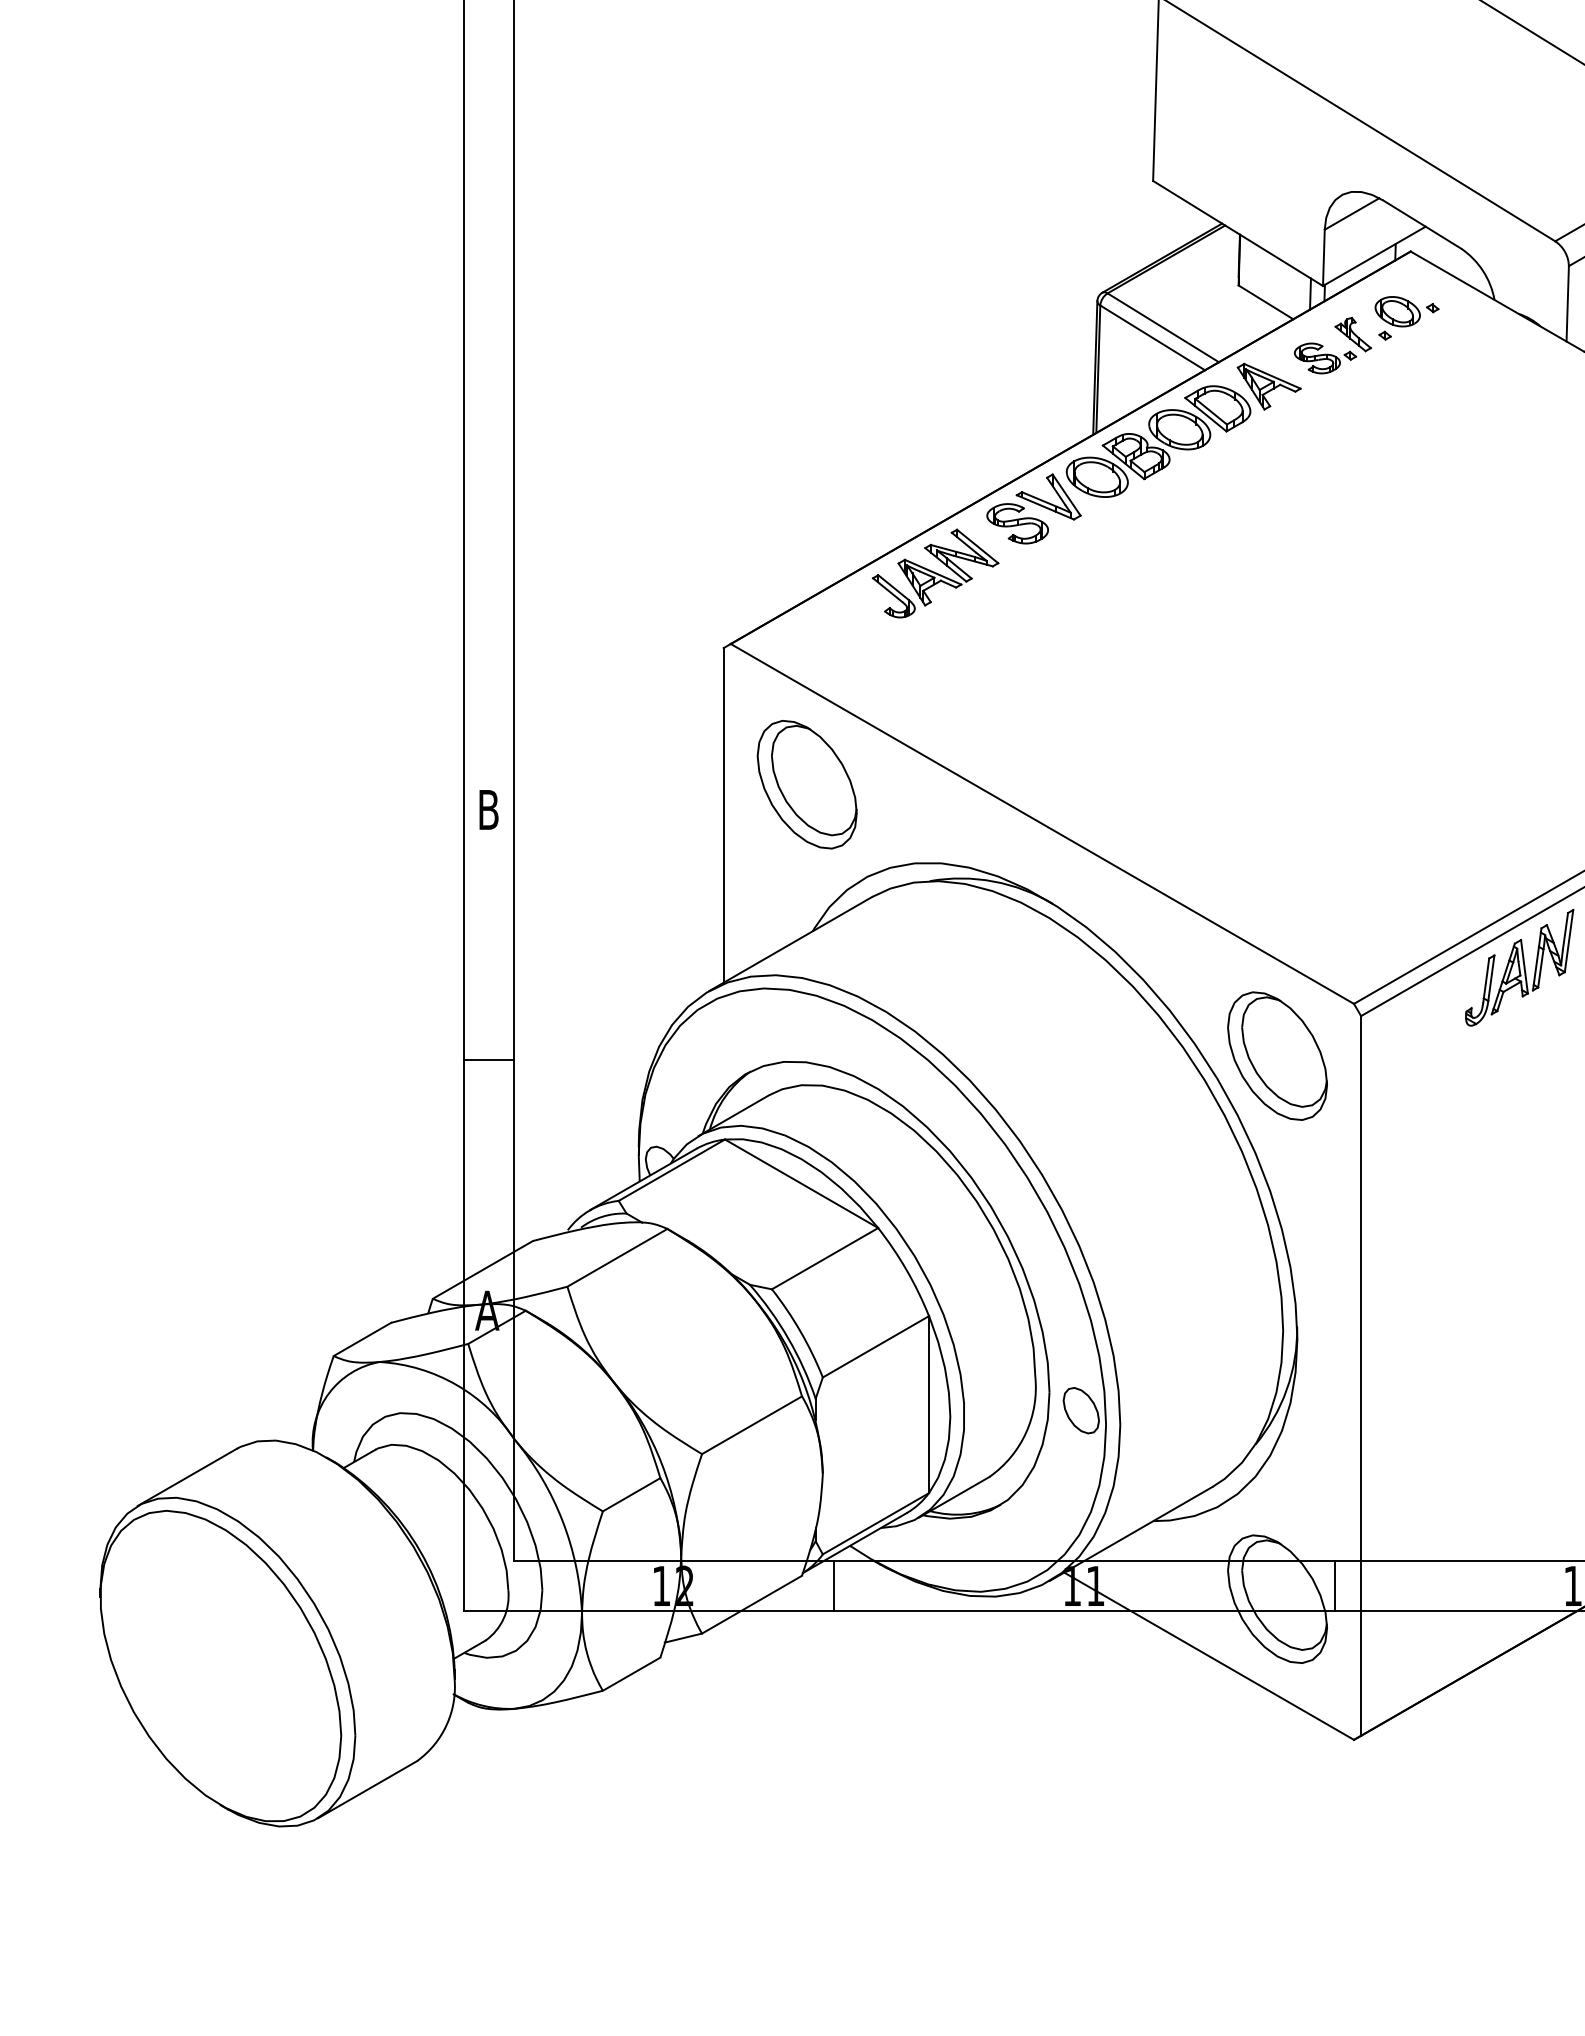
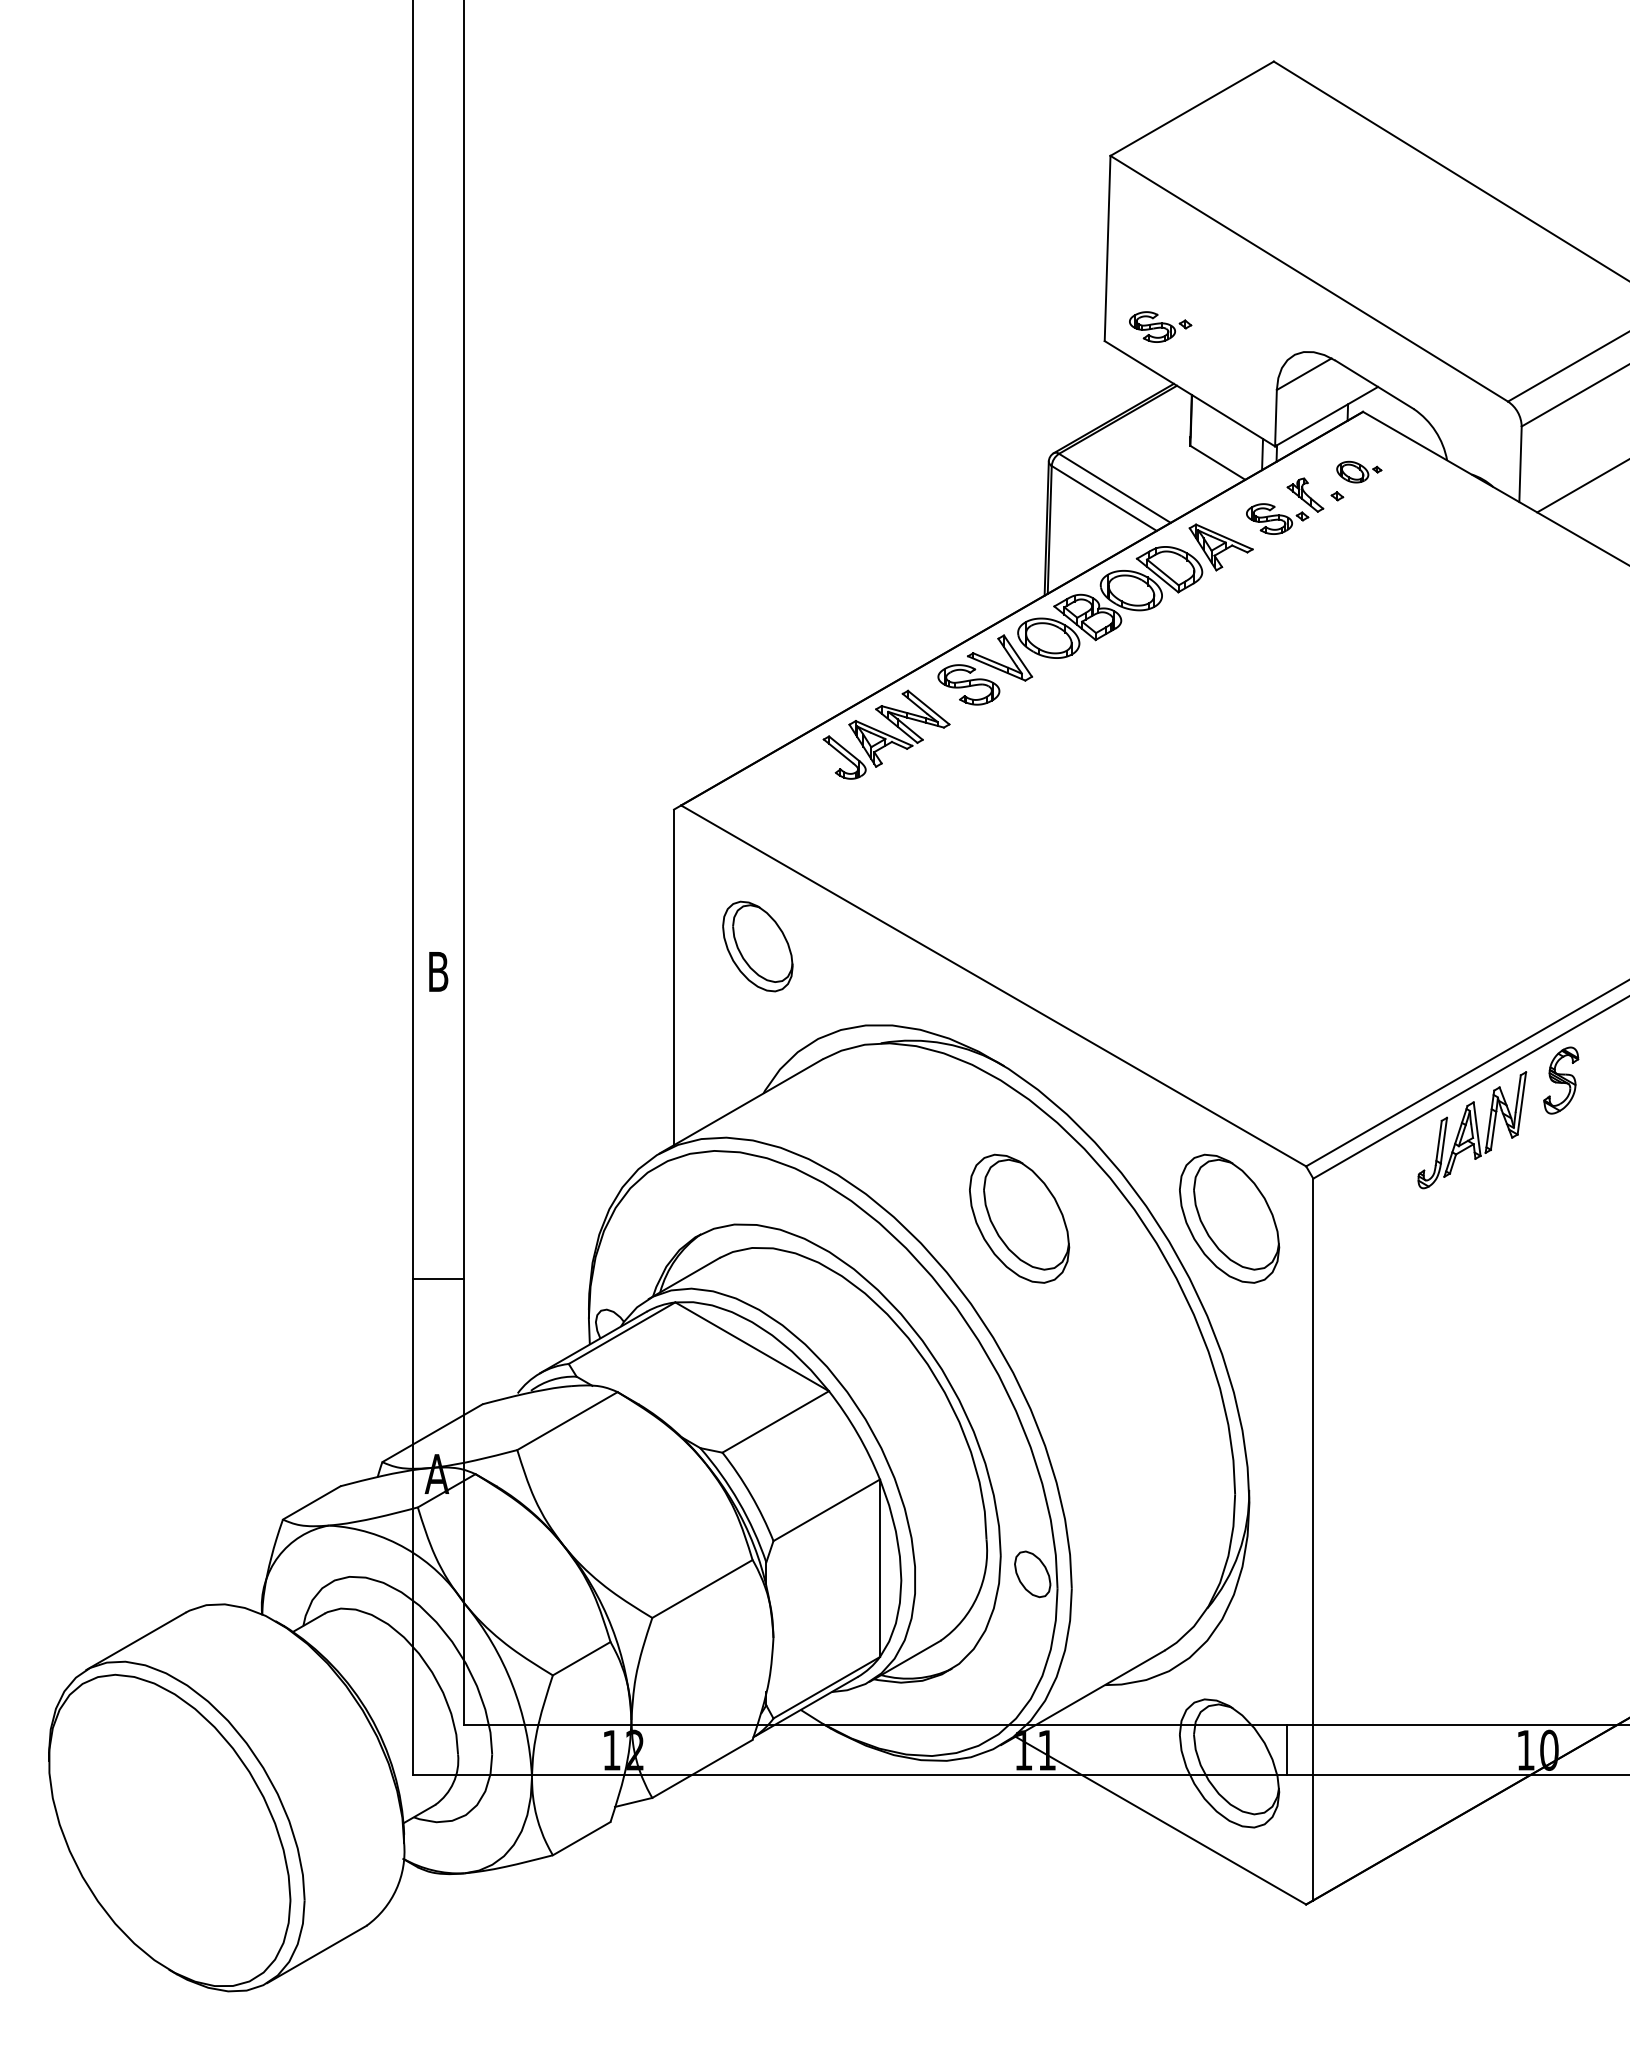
part: (1208, 166) -> (1160, 326), added
part: (1406, 311) -> (1358, 471), size x0.7
part: (806, 784) -> (757, 946), size x0.7
part: (1068, 1055) -> (1019, 1218), added
line: (488, 1059) -> (438, 1278), moved
line: (834, 1586) -> (785, 1750), removed

